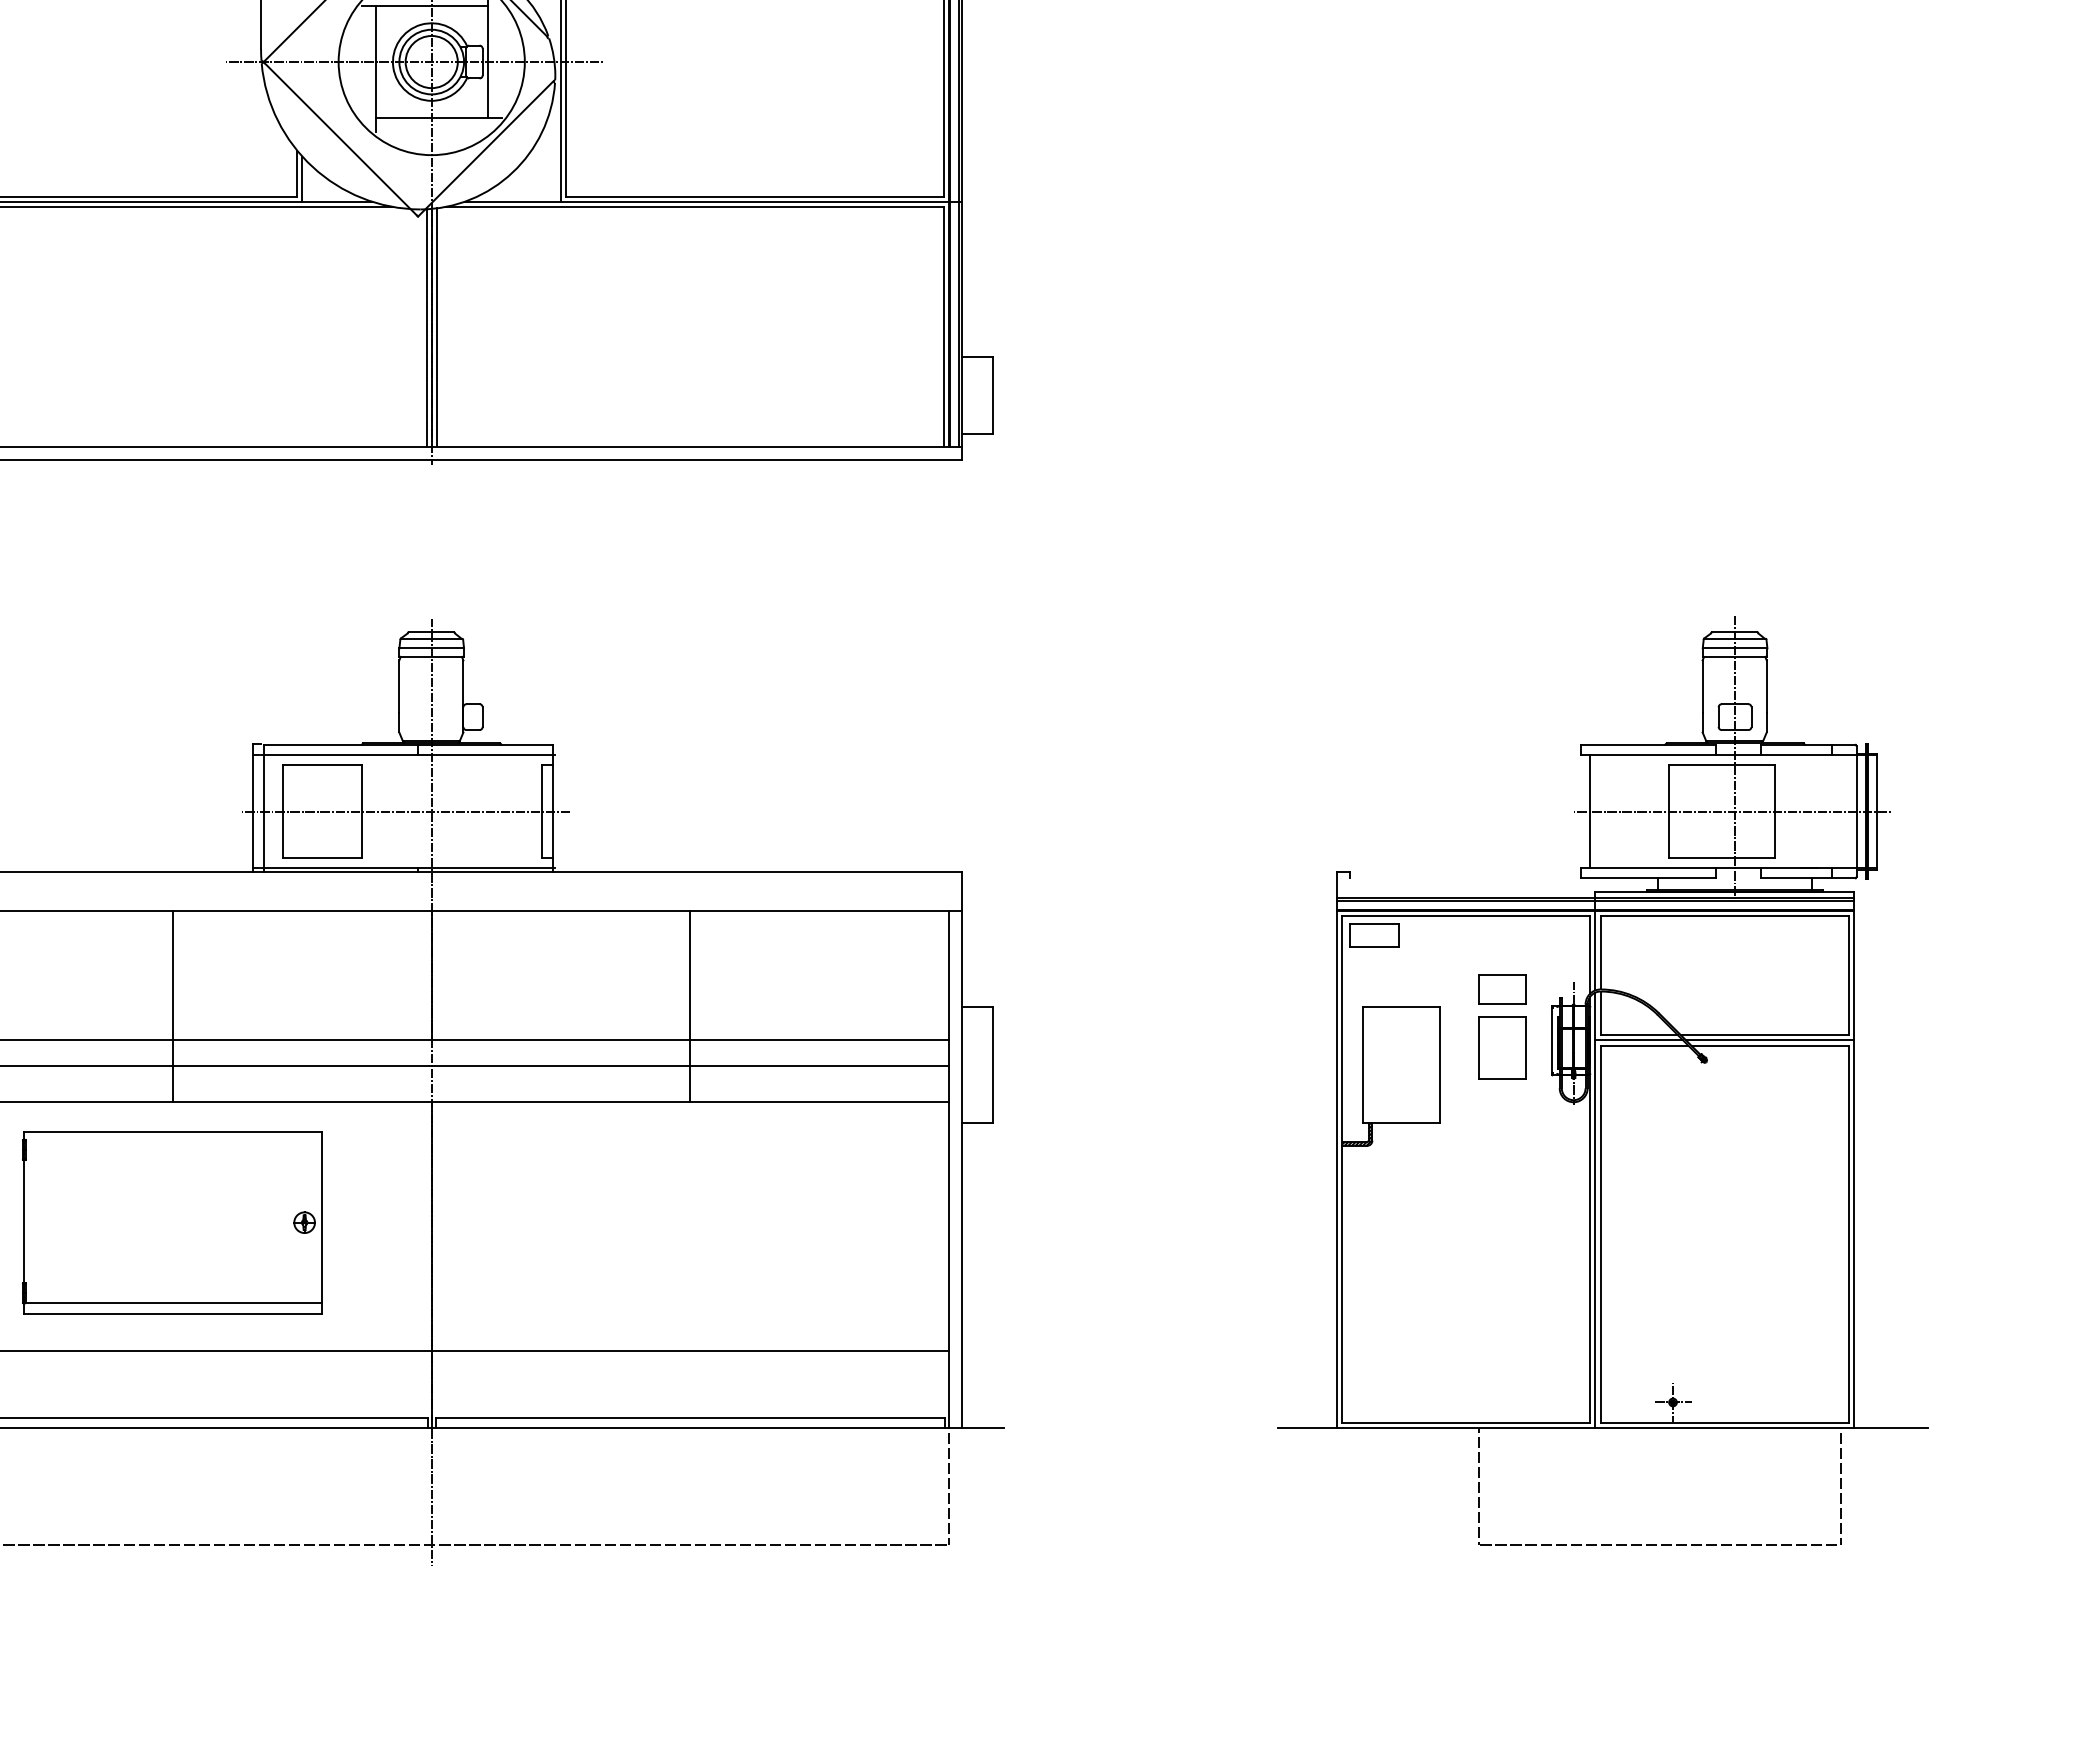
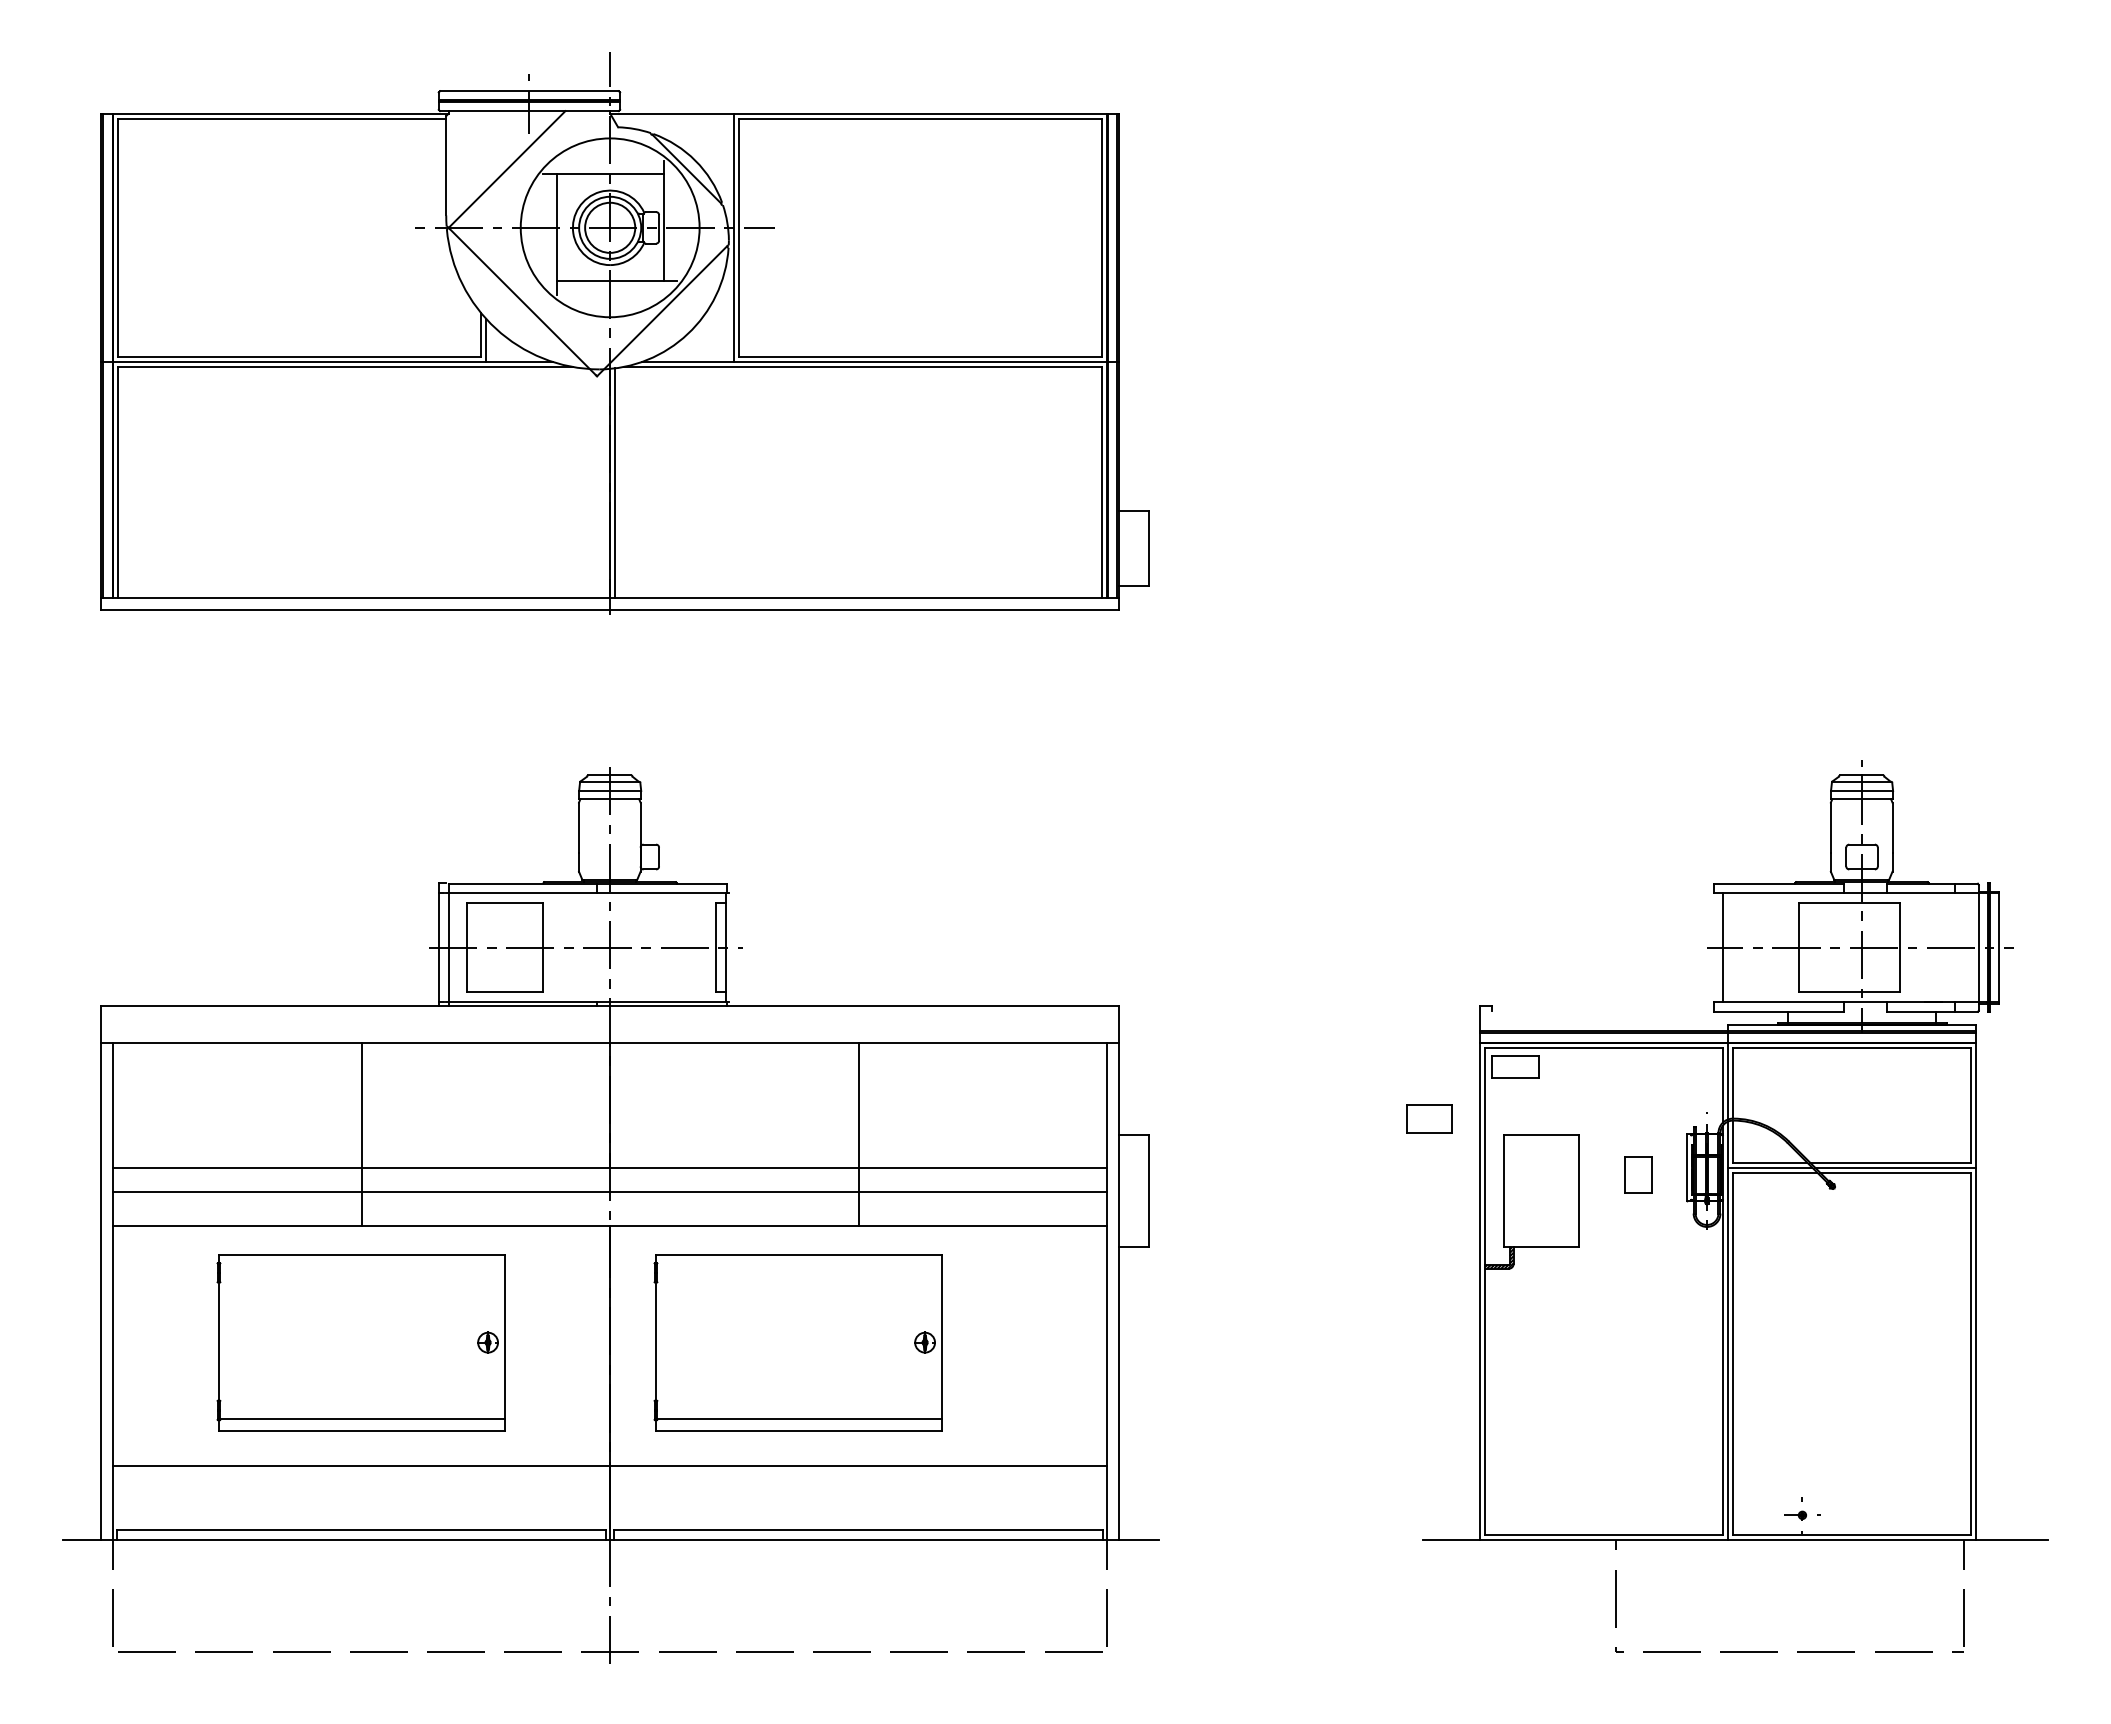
line: (426, 328) -> (605, 483), removed
part: (1502, 989) -> (1429, 1118), moved
part: (1502, 1047) -> (1638, 1174), size x0.6
part: (626, 1222) -> (797, 1342), added

